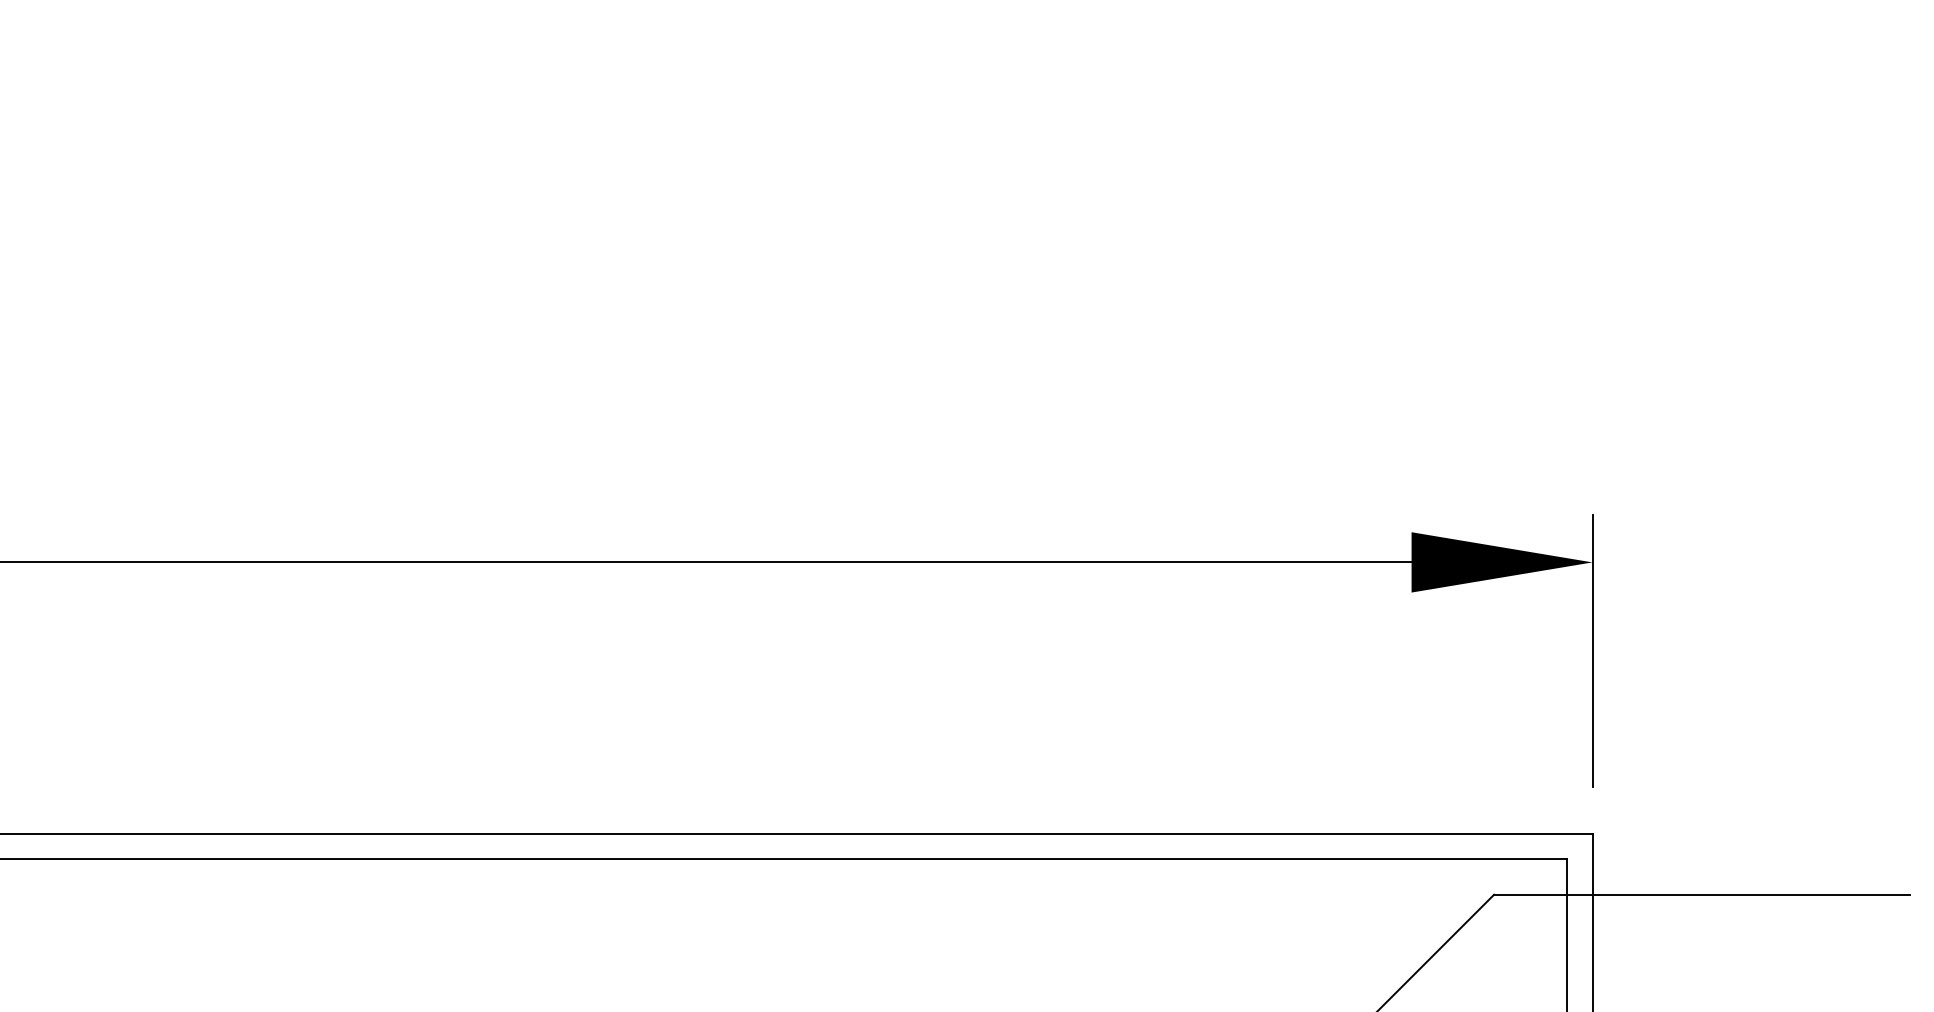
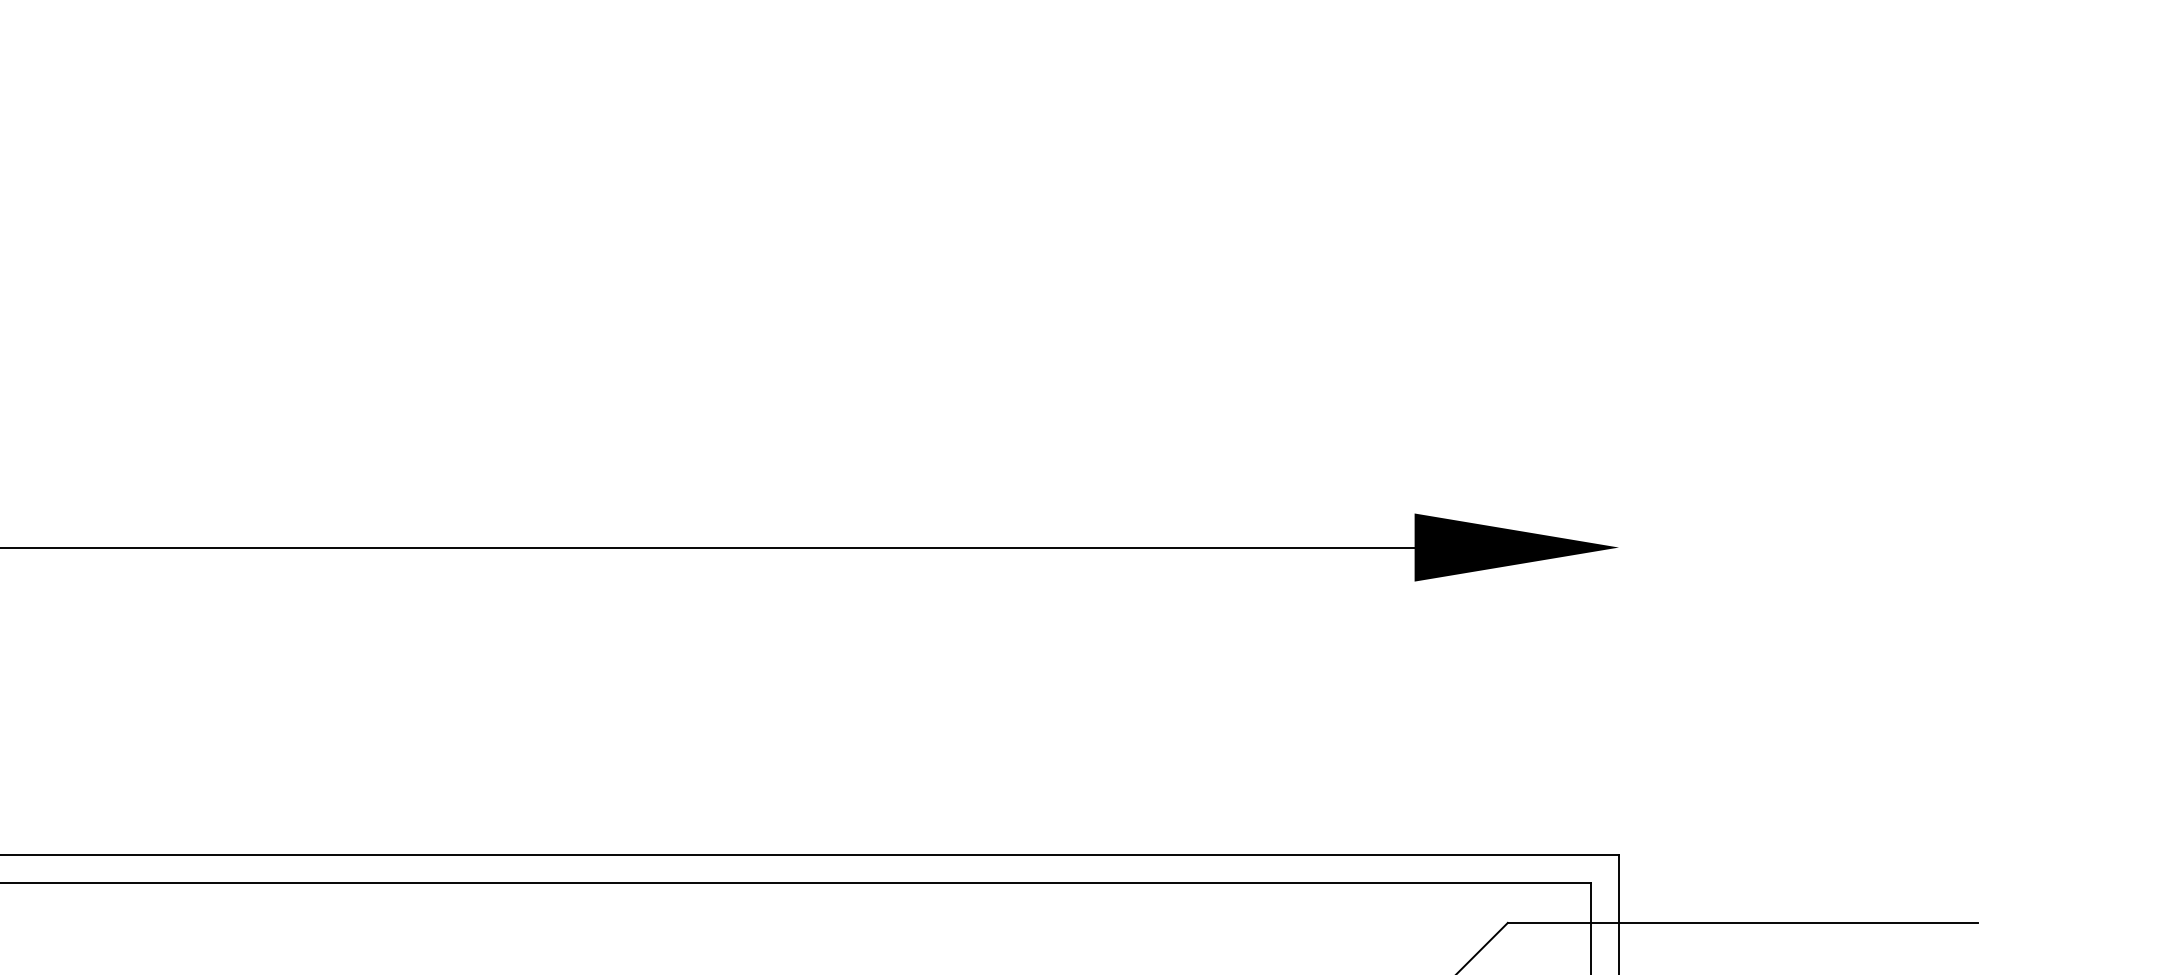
line: (1592, 650) -> (1618, 647), removed

